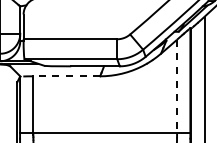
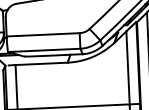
line: (66, 76) -> (41, 64), dashed -> solid
line: (177, 87) -> (128, 68), dashed -> solid

